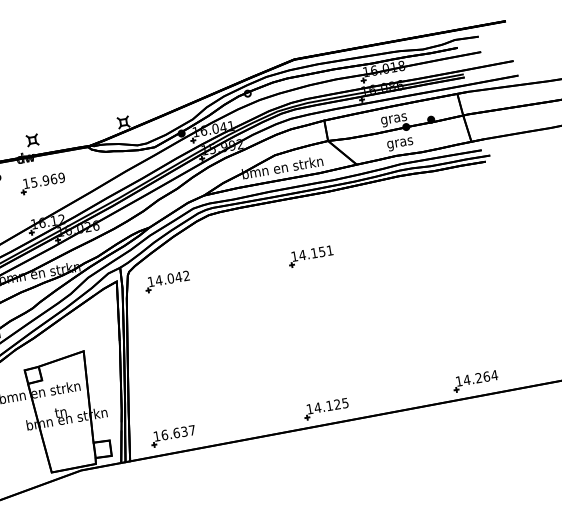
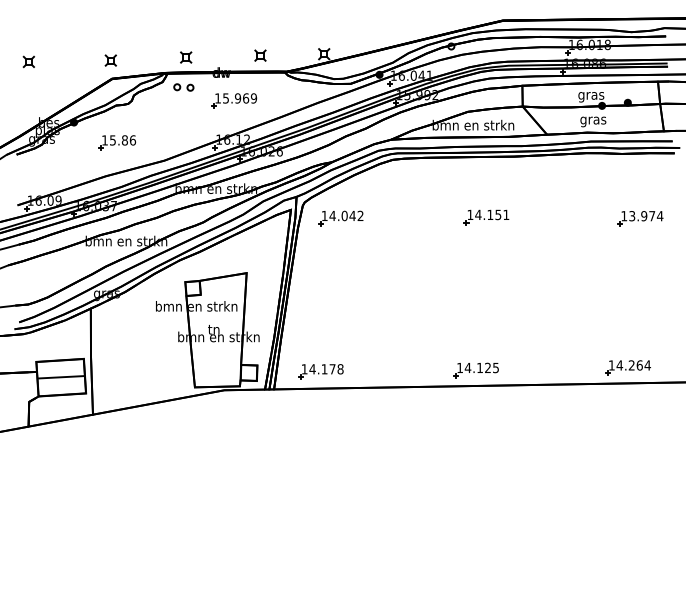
part: (32, 140) -> (260, 55), moved
part: (462, 231) -> (640, 218), added
text: (178, 432) -> (326, 369), 16.637 -> 14.178

